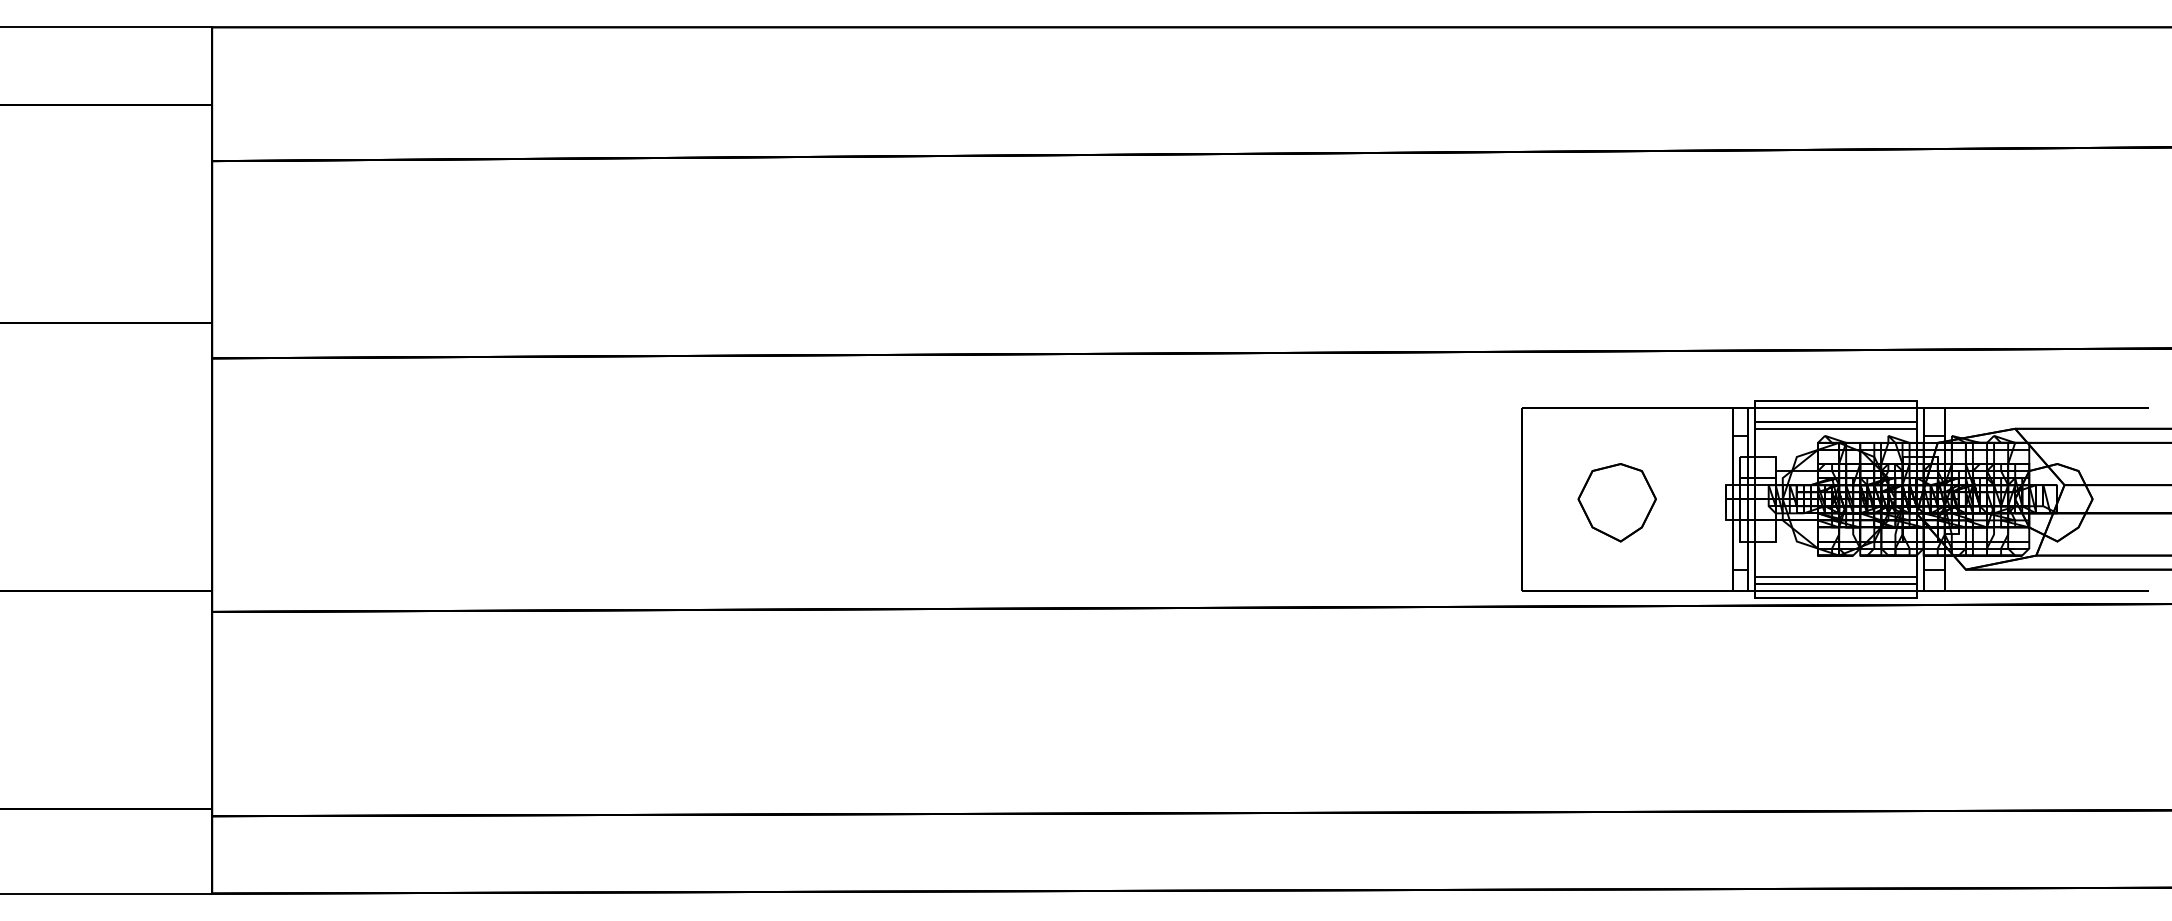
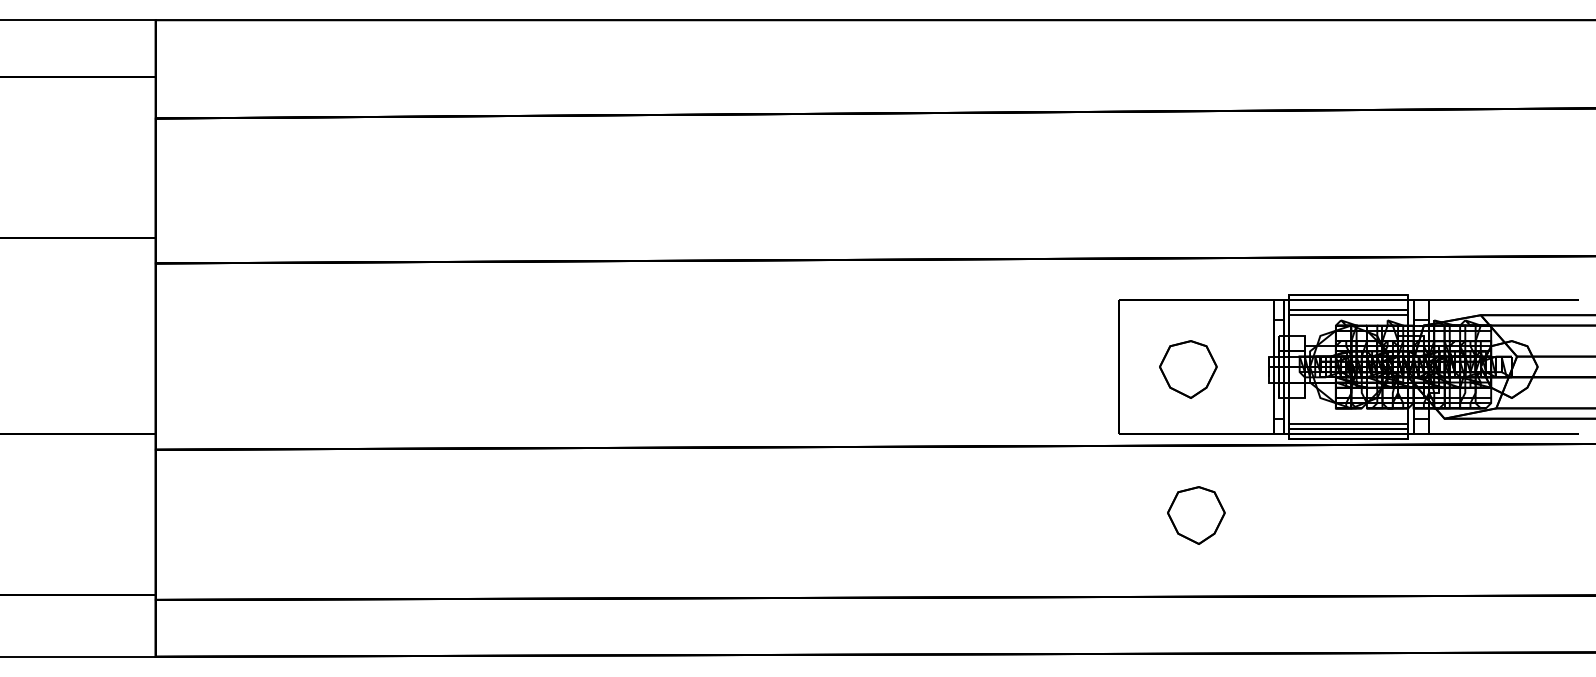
part: (1628, 701) -> (1196, 515), added

